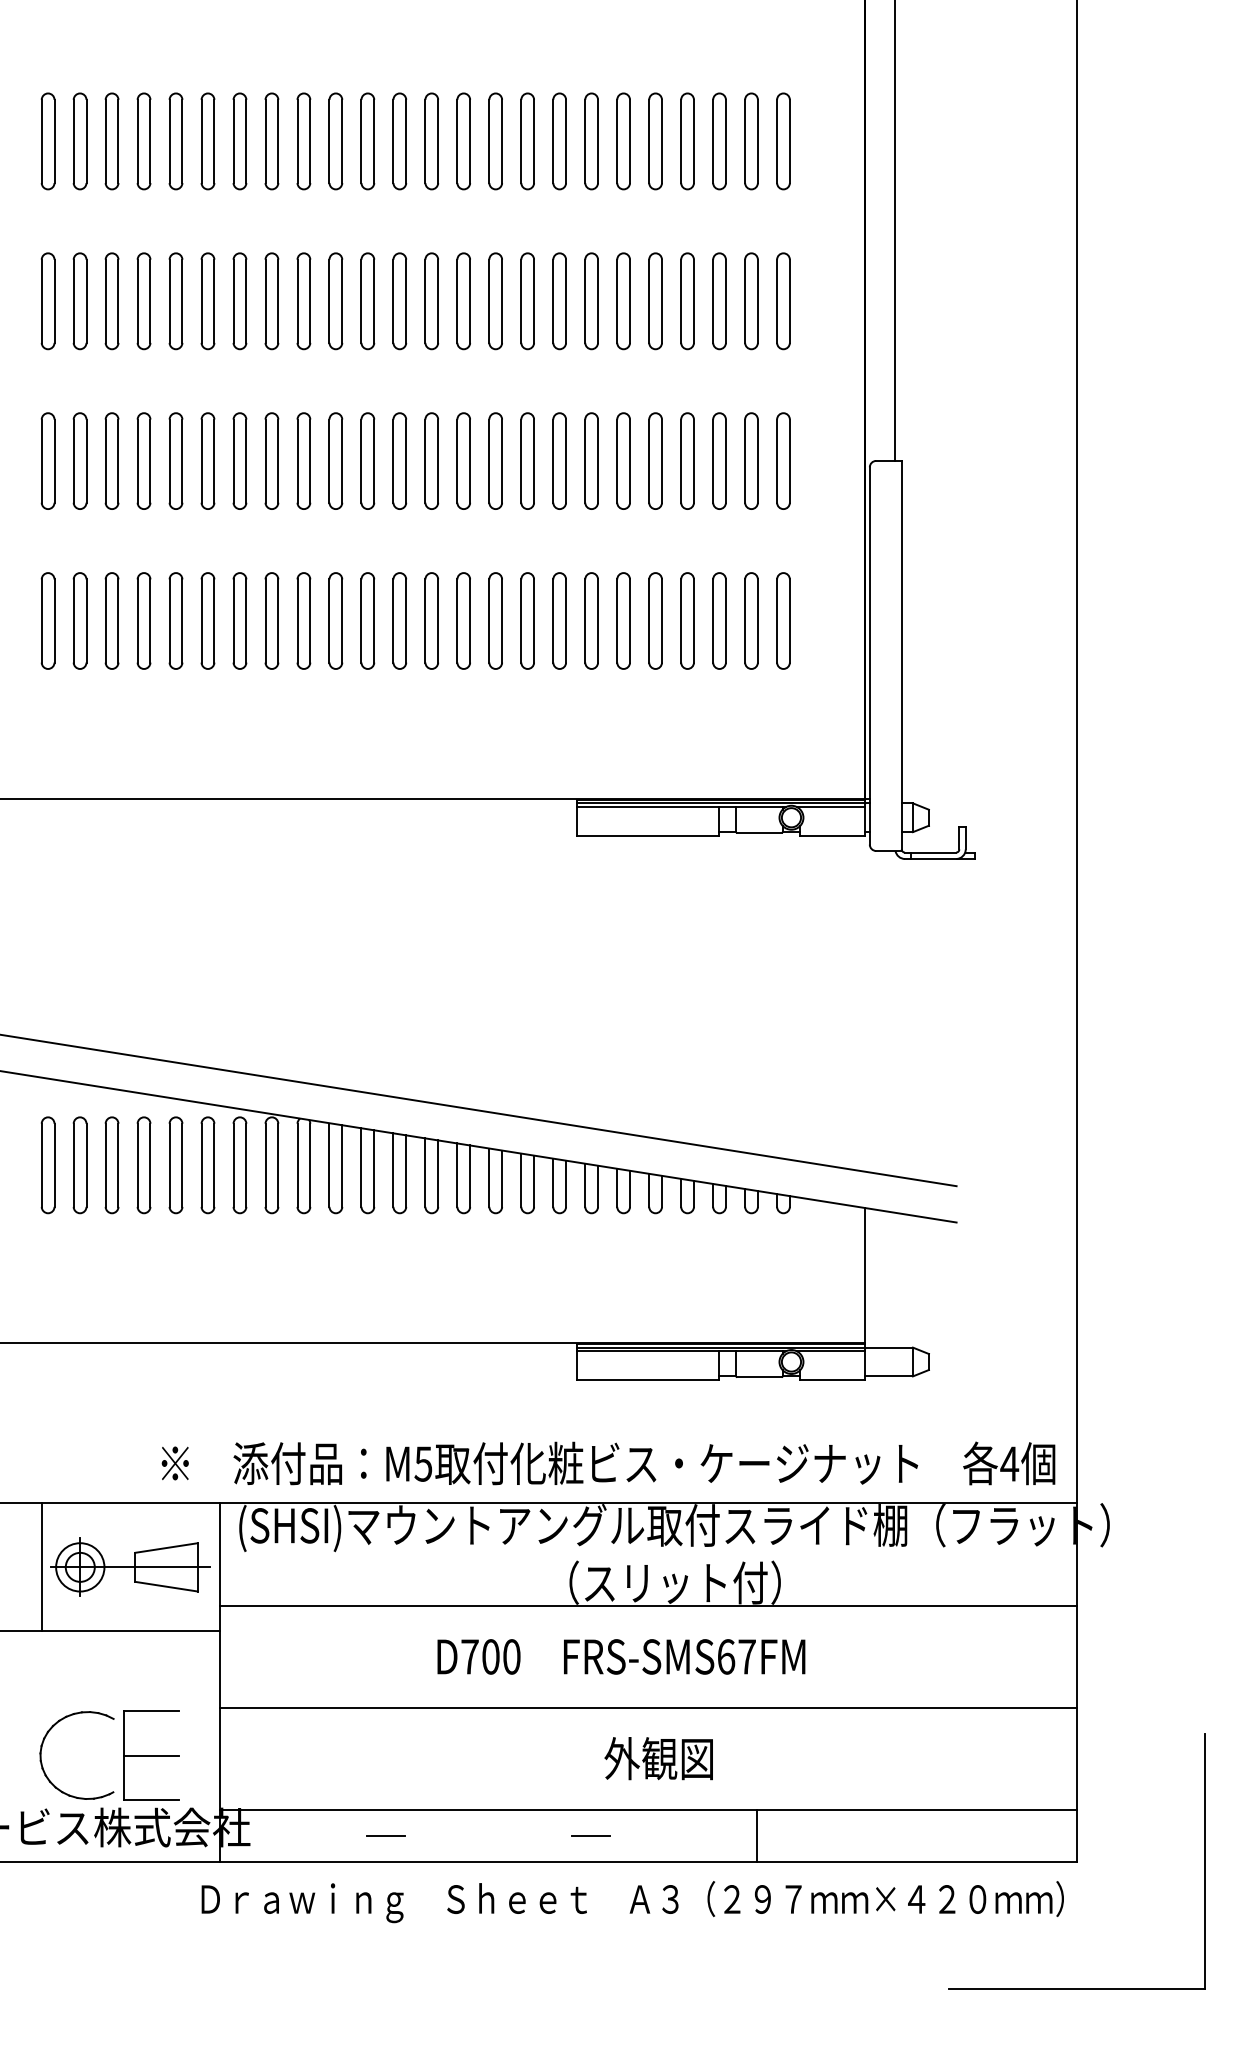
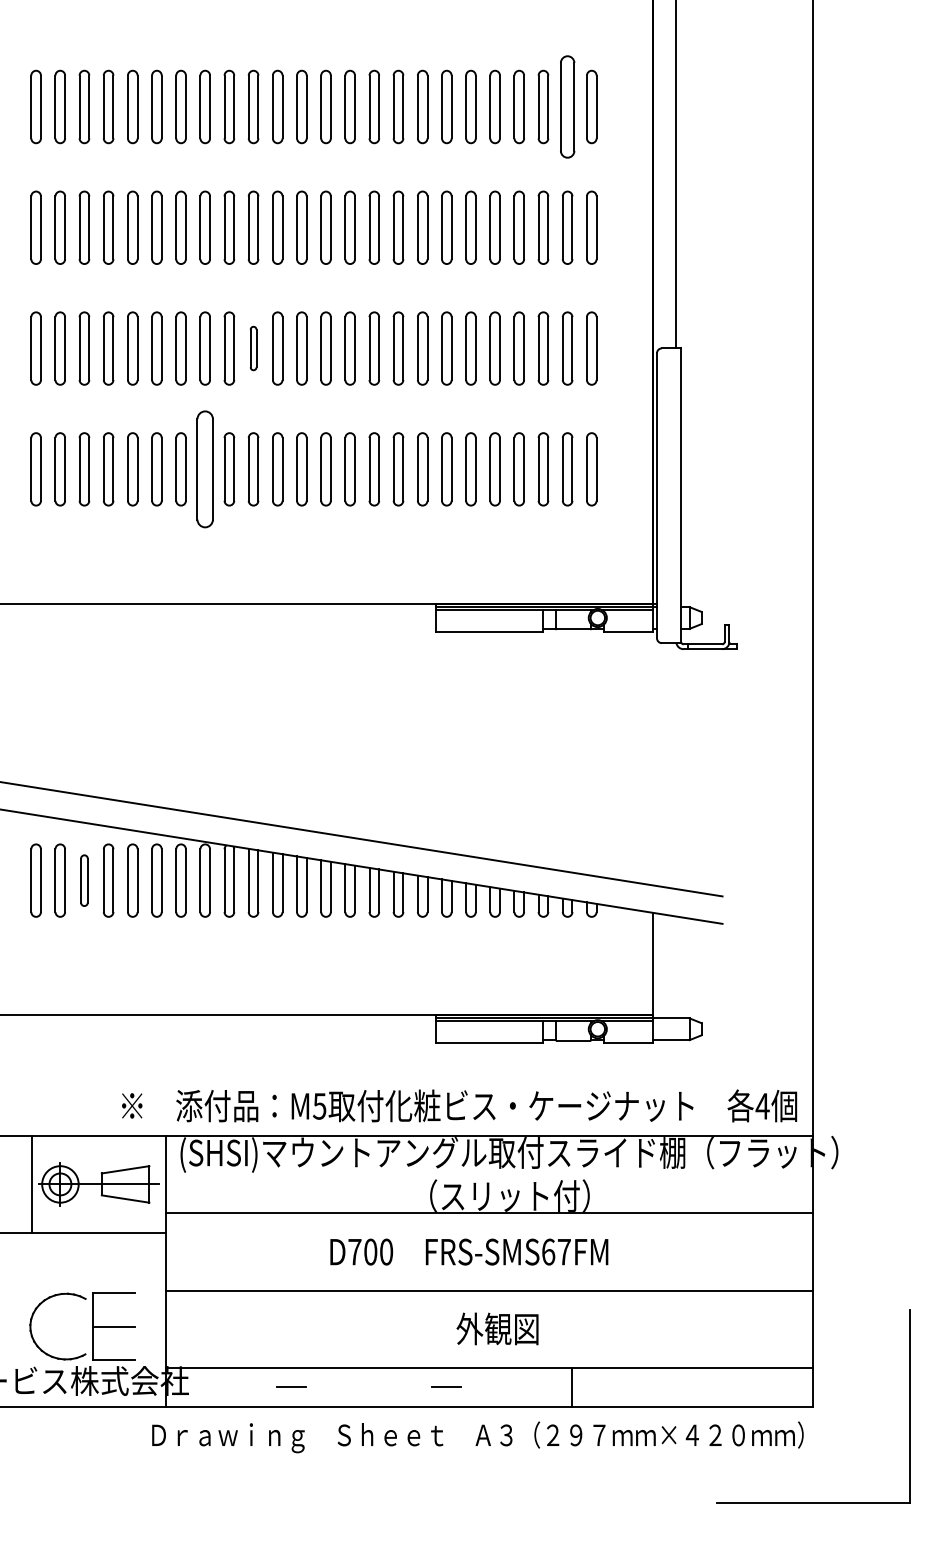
part: (751, 141) -> (567, 107), size x1.4
part: (335, 460) -> (253, 348), size x0.6
part: (271, 620) -> (204, 468), size x1.6
part: (111, 1165) -> (84, 880), size x0.7

